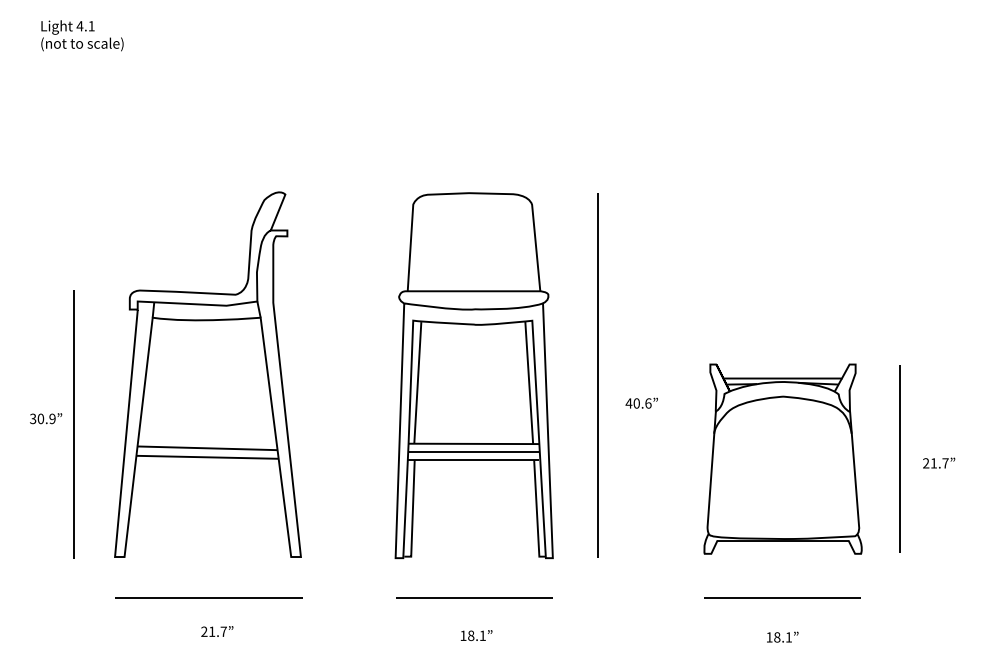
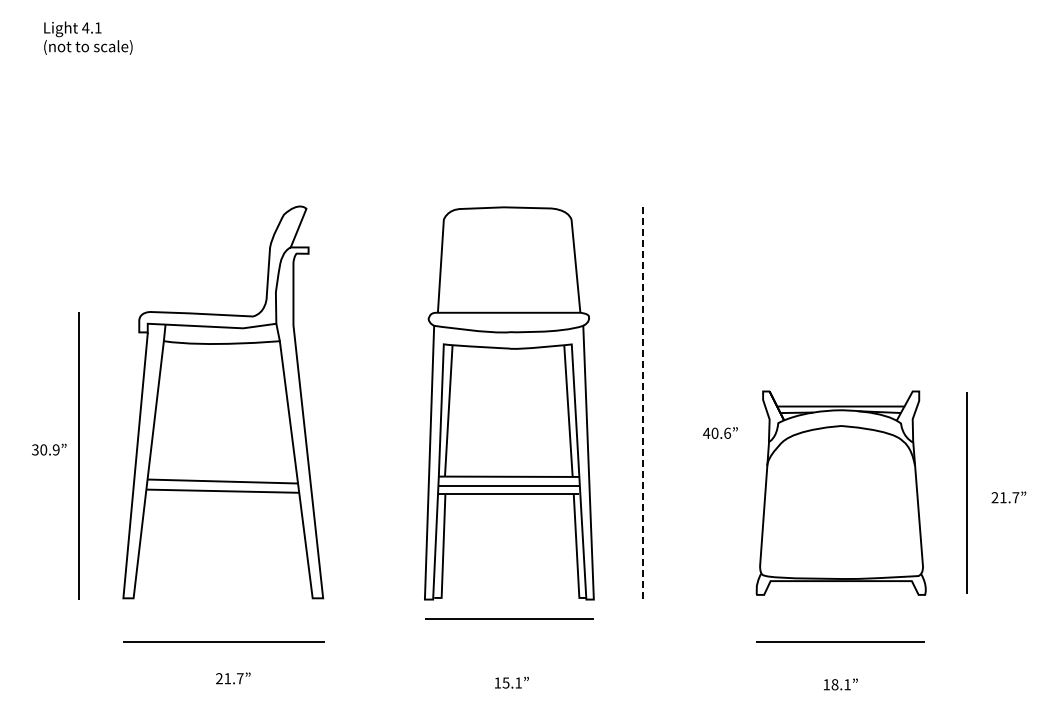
line: (598, 375) -> (642, 403), solid -> dashed
text: (641, 402) -> (720, 432), moved
line: (474, 597) -> (509, 618), moved
text: (470, 635) -> (505, 682), 18.1 -> 15.1

